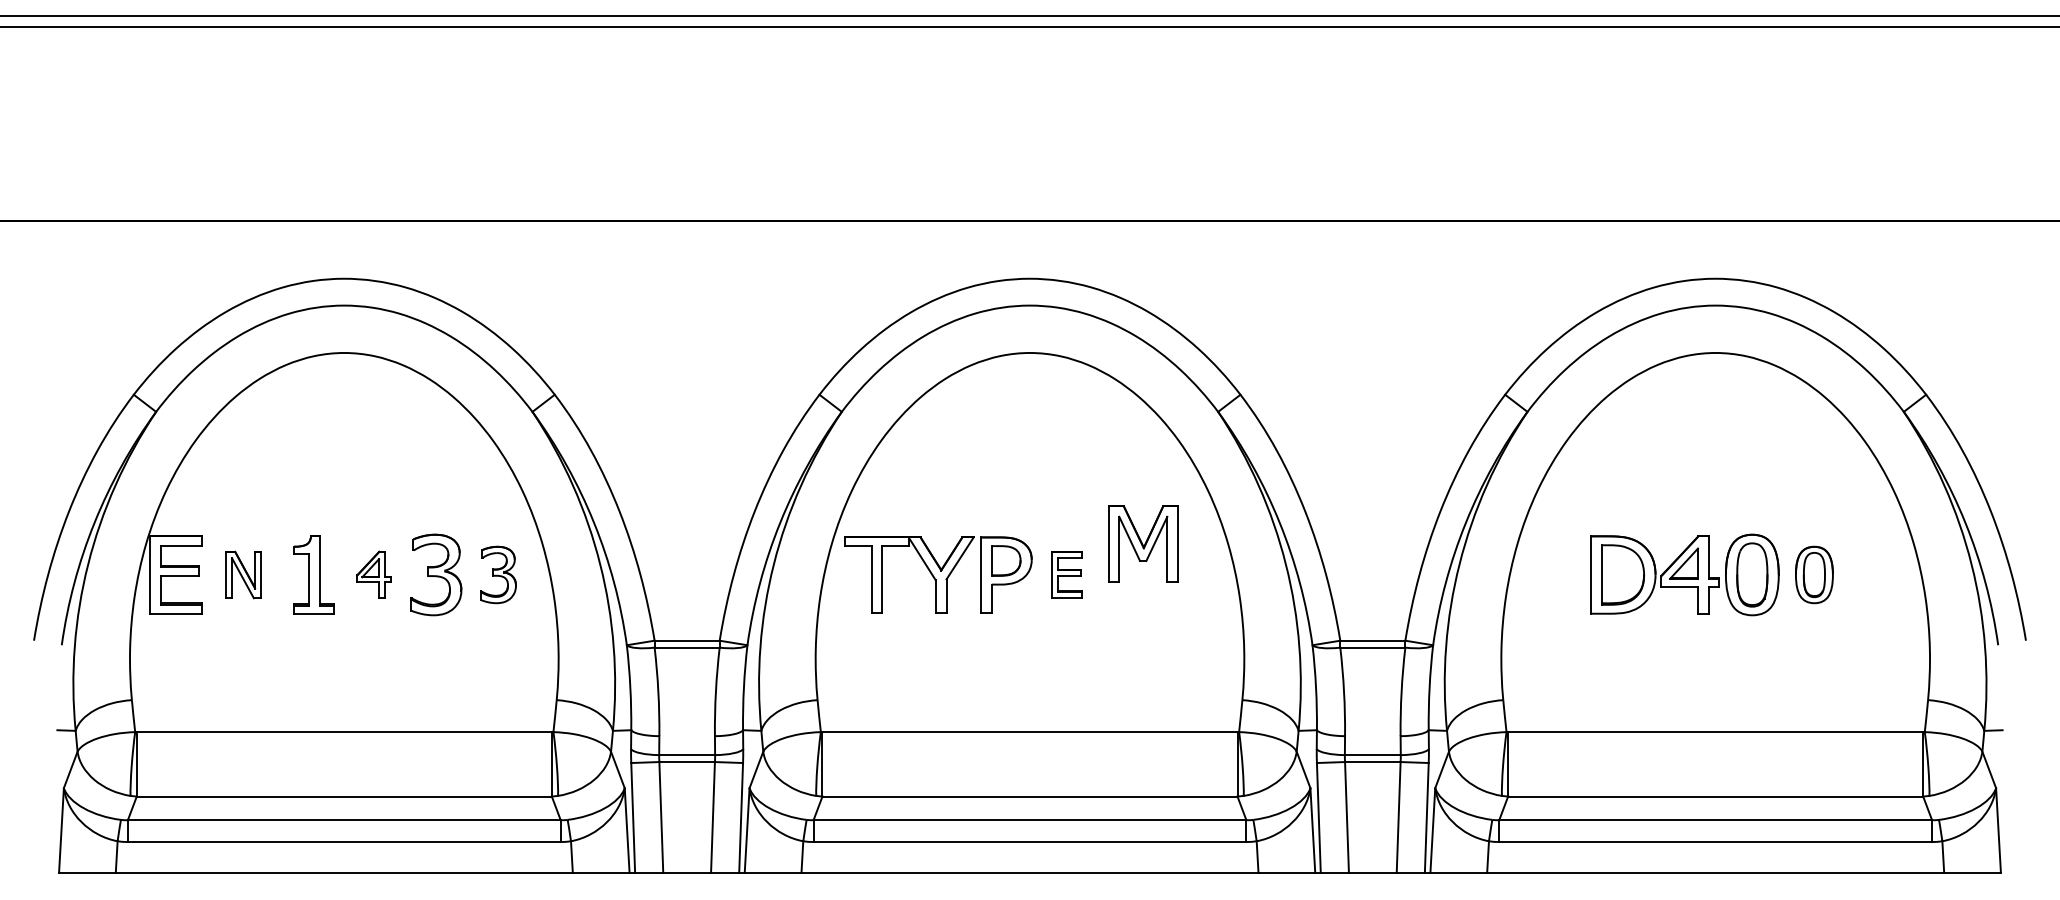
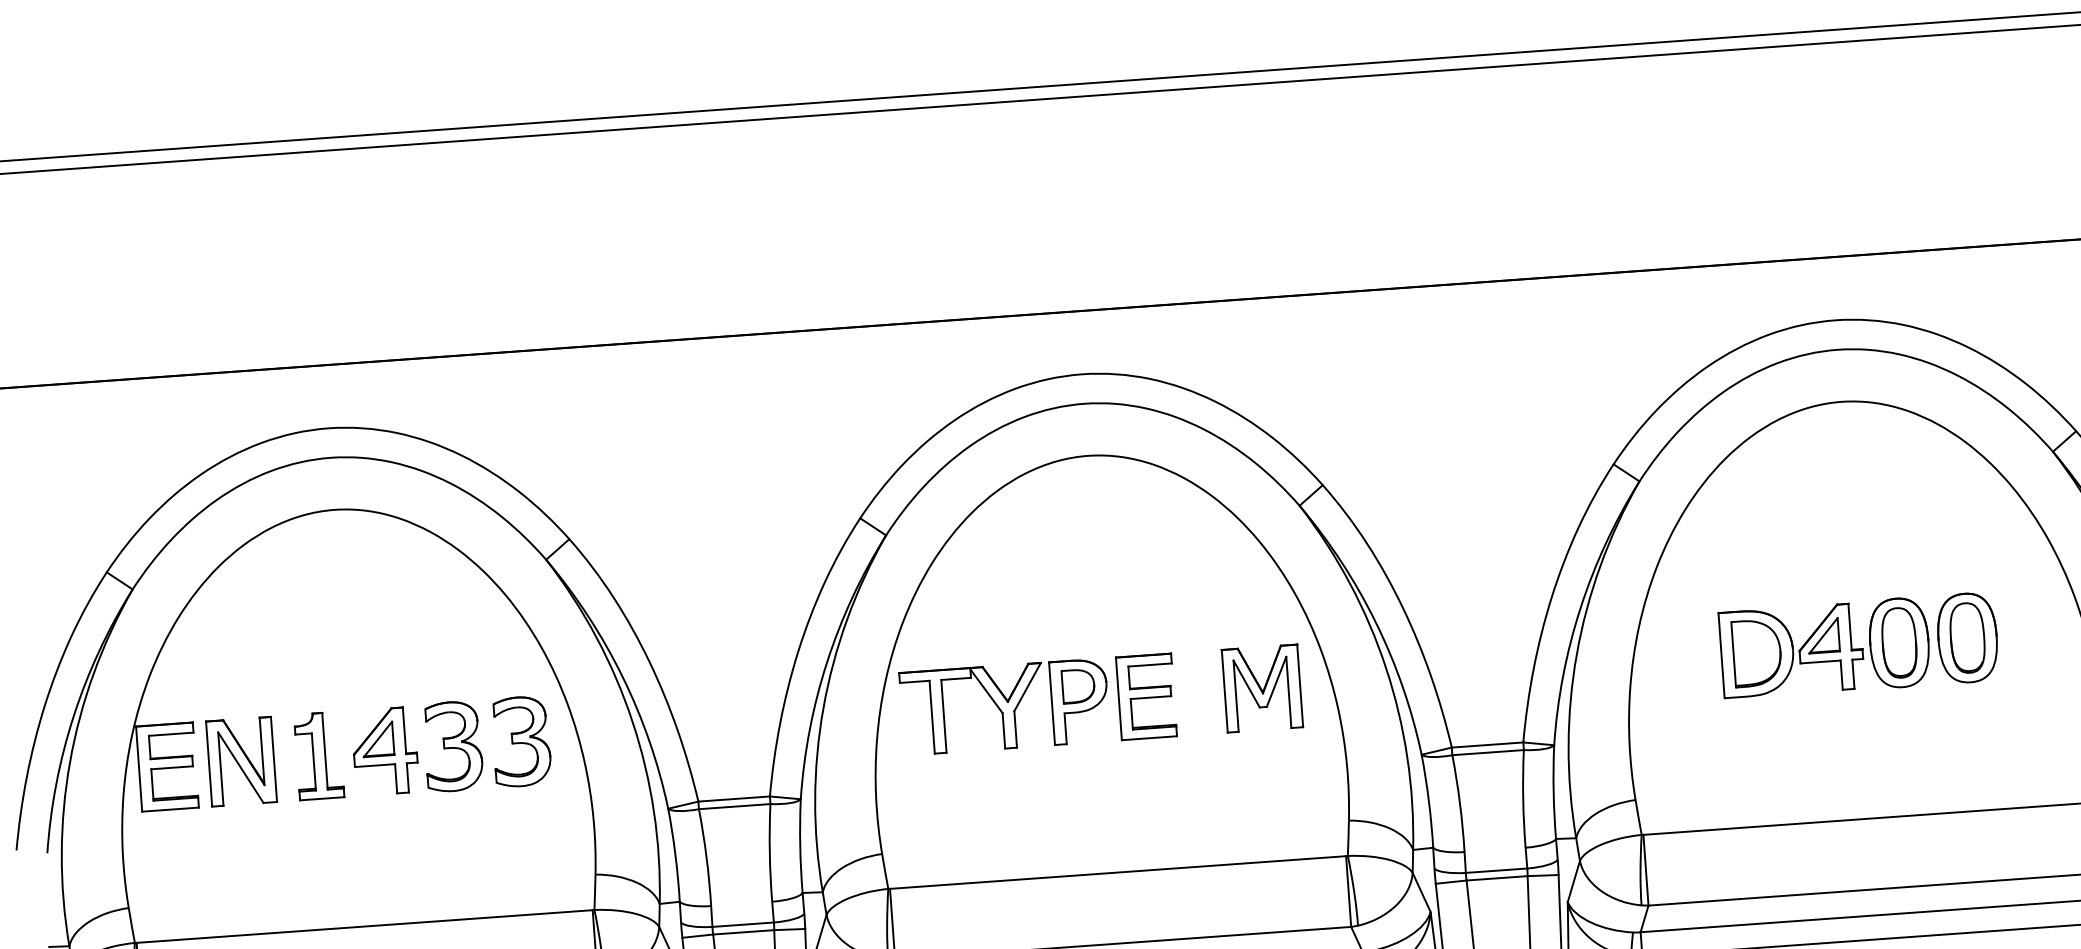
part: (1143, 543) -> (1262, 688), moved
part: (243, 574) -> (241, 761), size x1.67
part: (373, 574) -> (384, 750), size x1.67
part: (498, 574) -> (521, 741), size x1.43
part: (1066, 574) -> (1145, 696), size x1.67
part: (1814, 574) -> (1967, 637), size x1.43

